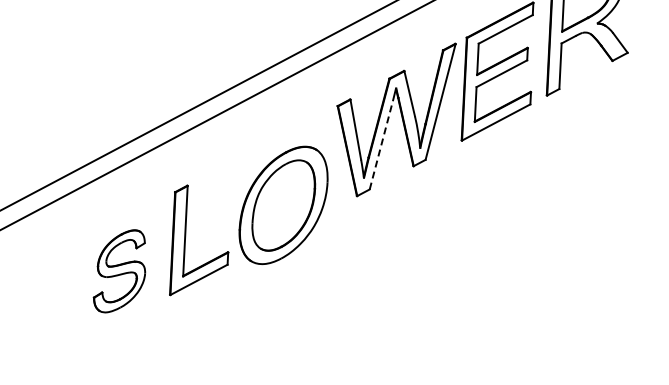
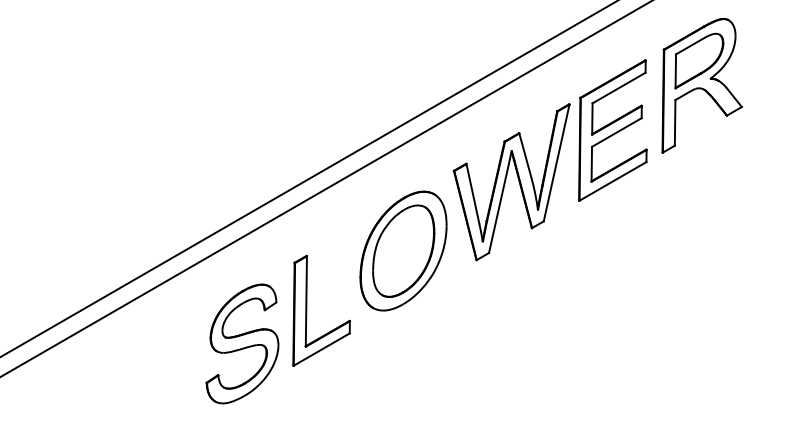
line: (380, 145) -> (498, 208), dashed -> solid
part: (283, 204) -> (403, 250), moved
part: (120, 270) -> (242, 343), size x1.43

